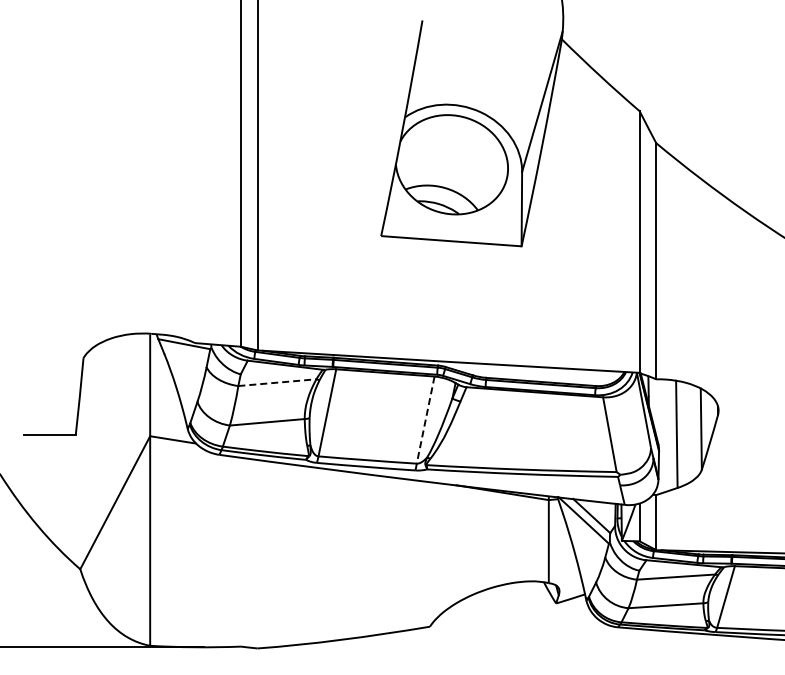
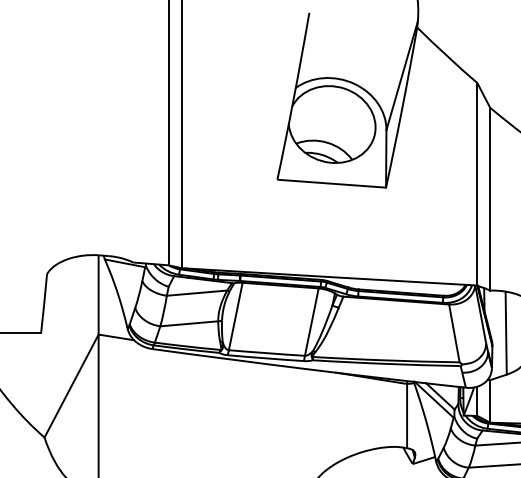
line: (277, 382) -> (197, 293), dashed -> solid
line: (425, 420) -> (311, 322), dashed -> solid

